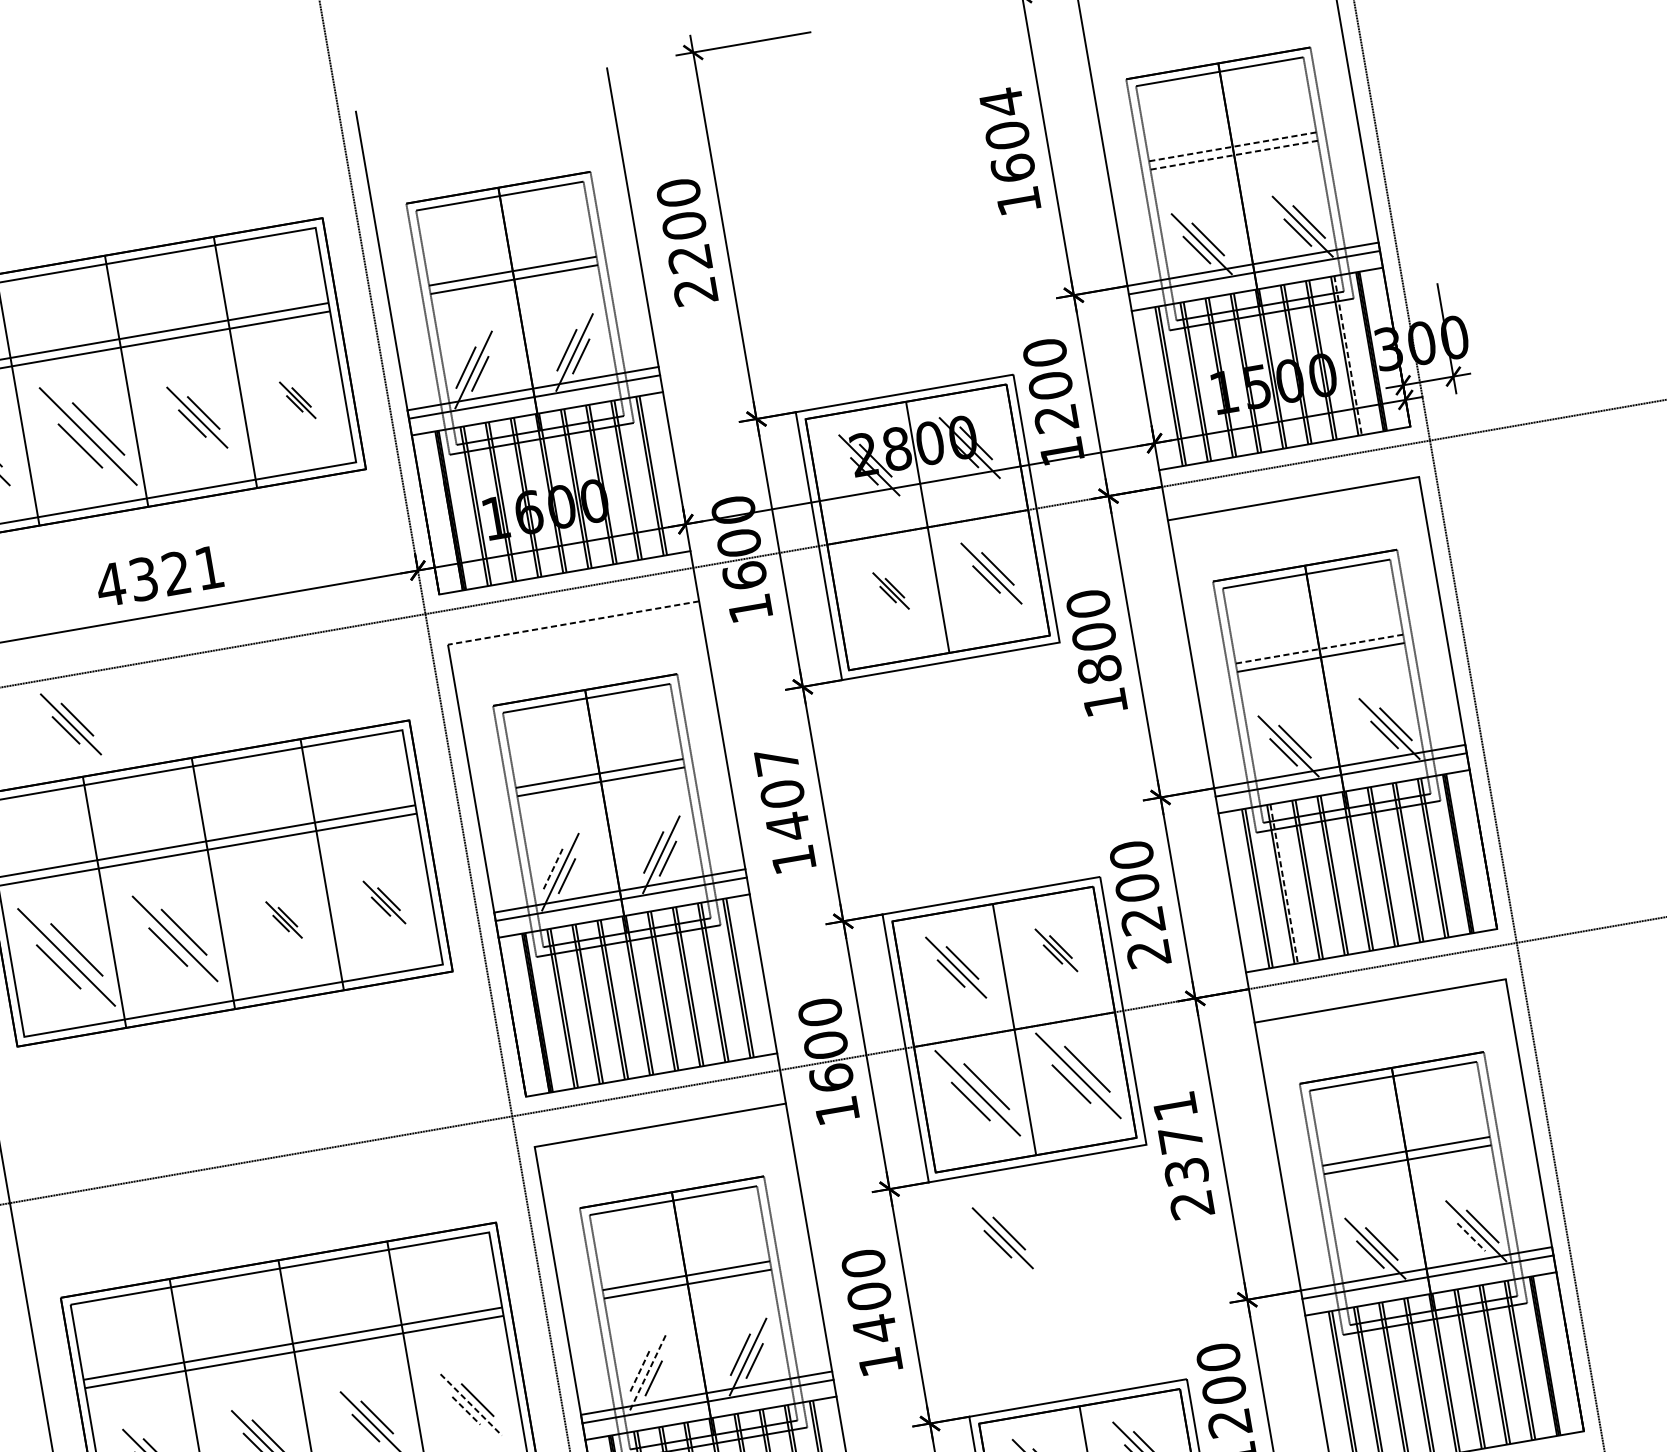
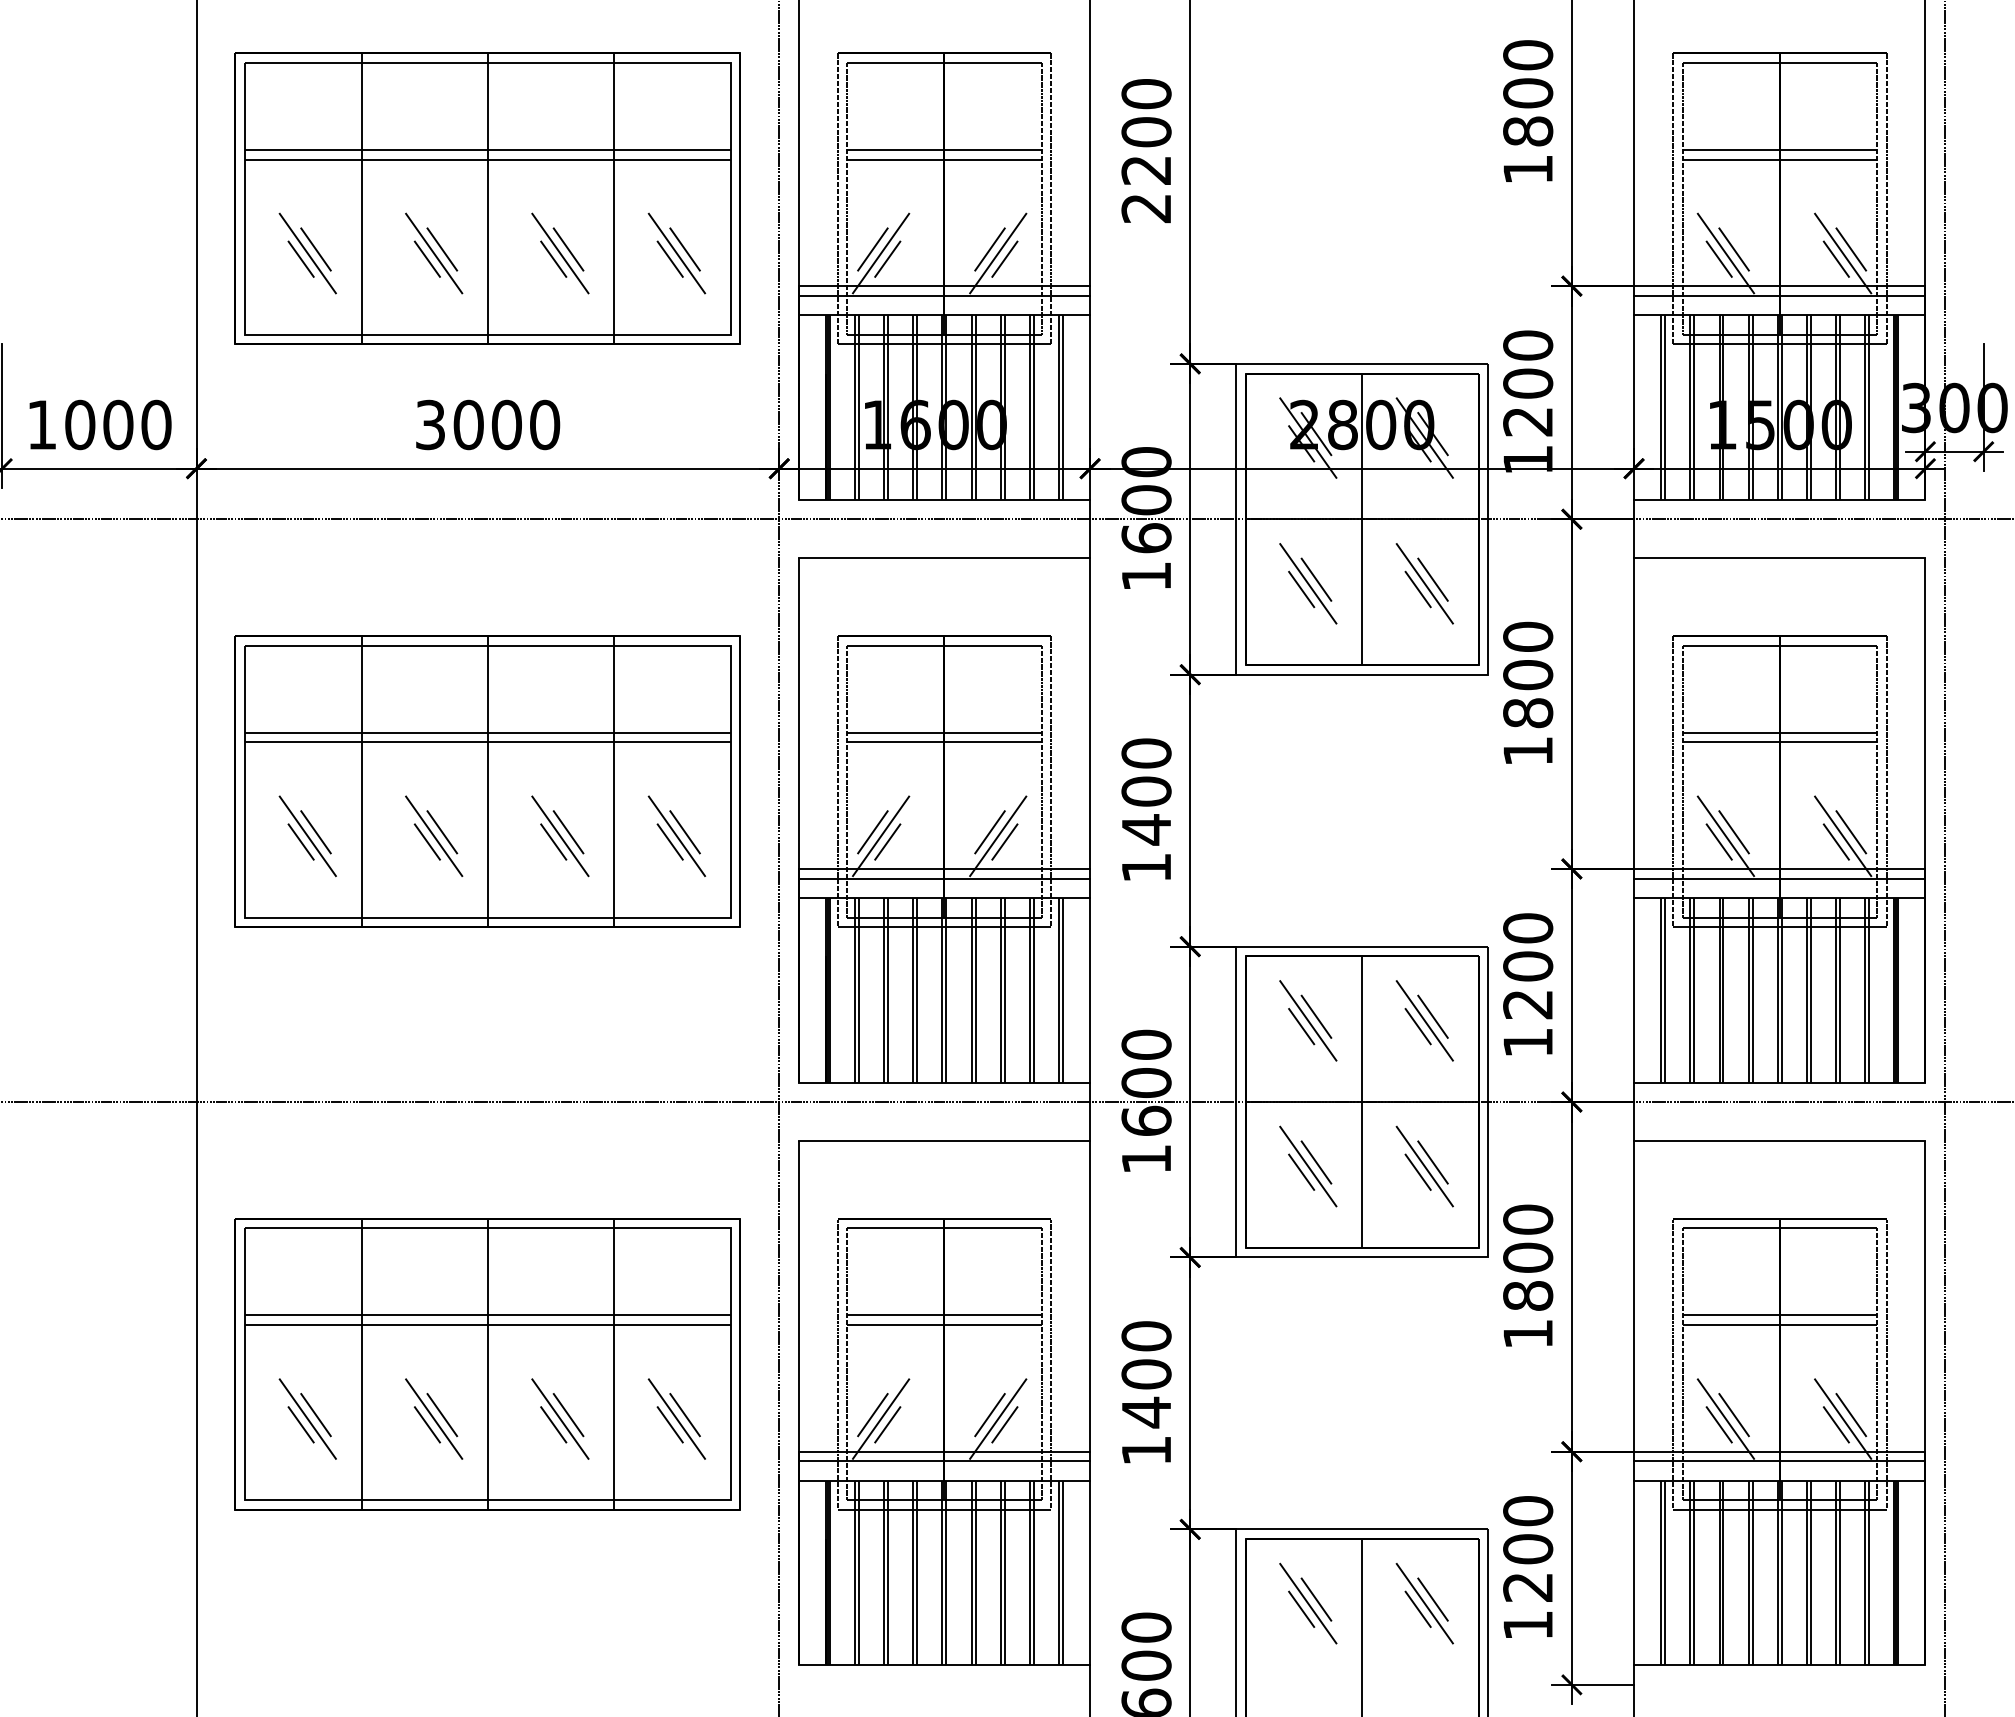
text: (1007, 134) -> (1528, 92), 1604 -> 1800
line: (1232, 146) -> (1779, 149), dashed -> solid
line: (1233, 155) -> (1779, 159), dashed -> solid
line: (1348, 356) -> (1869, 408), dashed -> solid
part: (297, 400) -> (676, 253), size x1.67
part: (88, 436) -> (434, 253), size x0.62
text: (159, 575) -> (487, 424), 4321 -> 3000
part: (891, 590) -> (1308, 583), size x1.67
line: (573, 623) -> (944, 558), dashed -> solid
line: (1319, 648) -> (1779, 732), dashed -> solid
part: (71, 724) -> (358, 574), removed
text: (776, 761) -> (1146, 753), 1407 -> 1400
line: (552, 870) -> (872, 832), dashed -> solid
line: (1284, 884) -> (1694, 990), dashed -> solid
part: (383, 901) -> (676, 835), size x1.43
part: (284, 920) -> (560, 836), size x1.67
part: (175, 937) -> (434, 835), size x0.71
part: (1056, 950) -> (1424, 1020), size x1.43
text: (1148, 954) -> (1527, 1043), 2200 -> 1200
part: (66, 957) -> (307, 836), size x0.62
part: (1077, 1075) -> (1424, 1166), size x0.71
part: (977, 1093) -> (1308, 1166), size x0.71
text: (1183, 1155) -> (1528, 1276), 2371 -> 1800
line: (1471, 1236) -> (1836, 1424), dashed -> solid
part: (1002, 1237) -> (1308, 1334), removed
line: (639, 1372) -> (872, 1415), dashed -> solid
line: (647, 1374) -> (881, 1419), dashed -> solid
line: (470, 1405) -> (676, 1419), dashed -> solid
line: (466, 1410) -> (670, 1424), dashed -> solid

